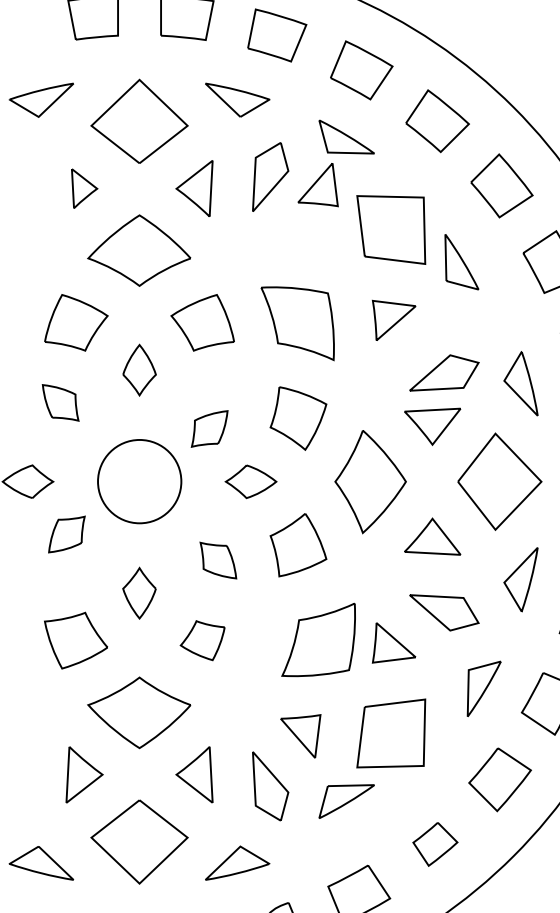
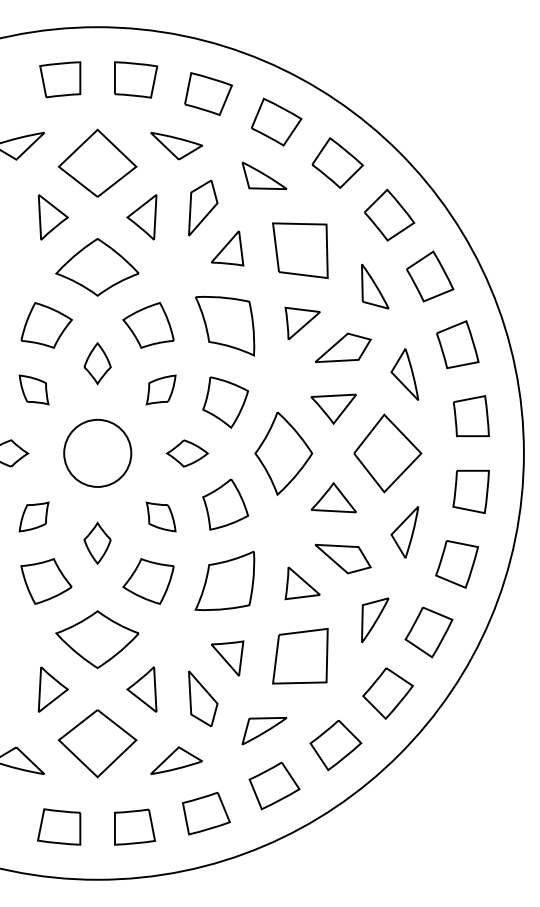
part: (318, 185) -> (227, 248), moved
part: (84, 188) -> (53, 217), size x1.43
part: (462, 262) -> (375, 286), moved
part: (444, 372) -> (343, 347), moved
part: (208, 428) -> (160, 389), moved
part: (66, 533) -> (33, 516), moved
part: (318, 639) -> (224, 580), moved
part: (202, 640) -> (148, 581), size x1.43
part: (346, 802) -> (264, 731), moved
part: (434, 844) -> (335, 745), size x1.43

